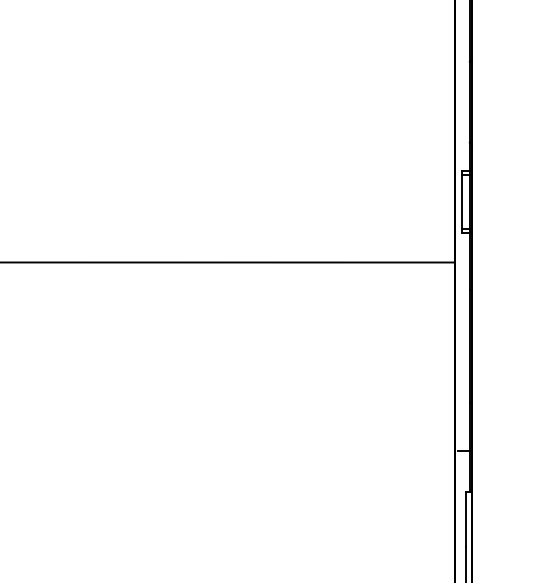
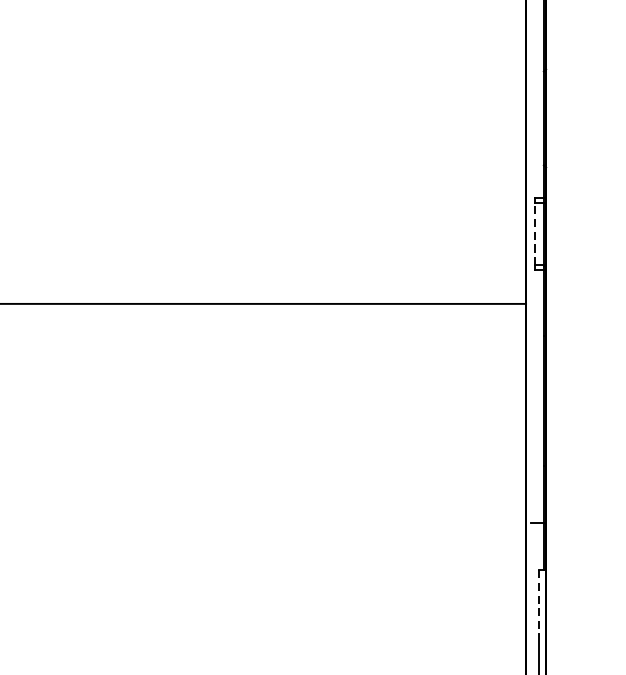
line: (462, 202) -> (535, 234), solid -> dashed
line: (466, 519) -> (539, 601), solid -> dashed

